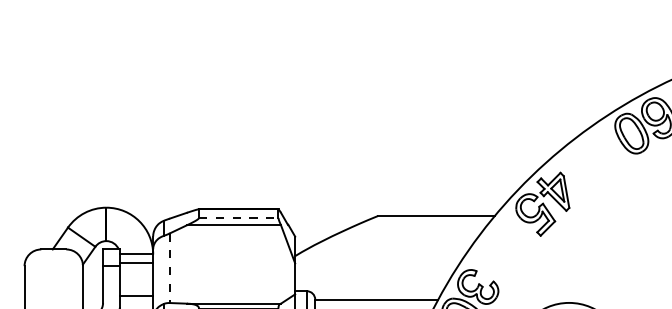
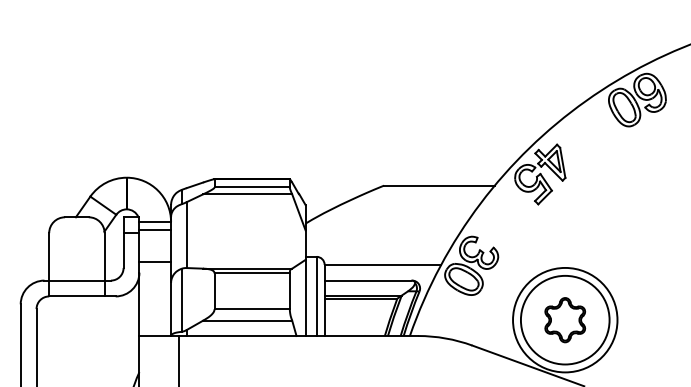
line: (239, 218) -> (252, 187), dashed -> solid
line: (169, 268) -> (186, 235), dashed -> solid

